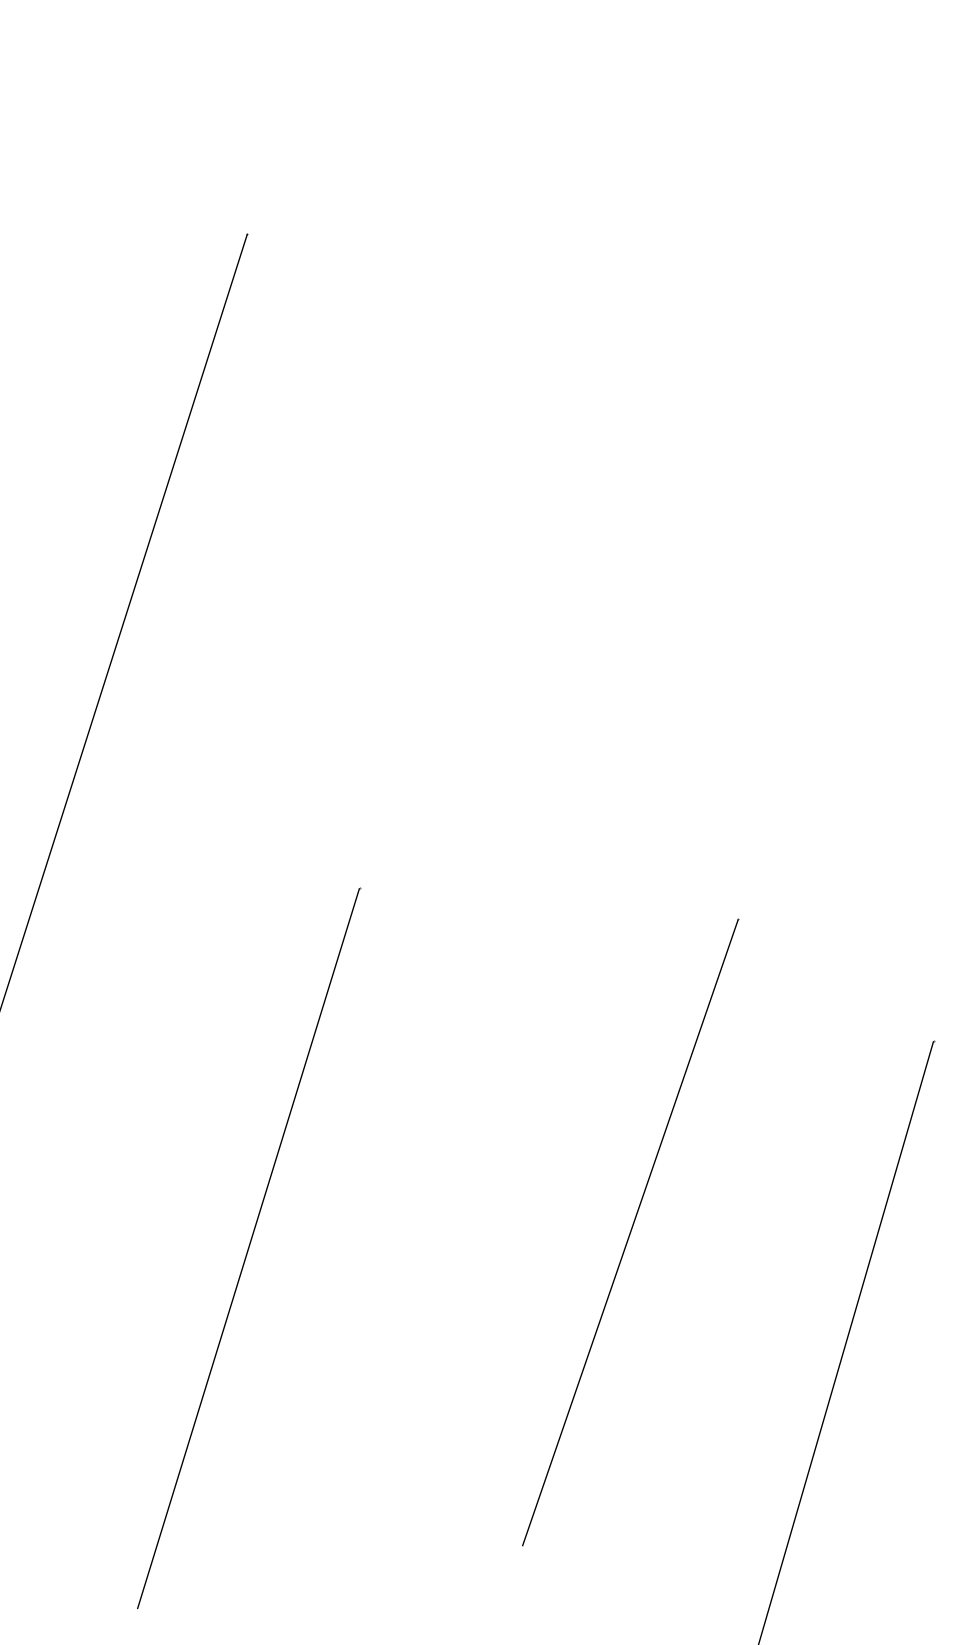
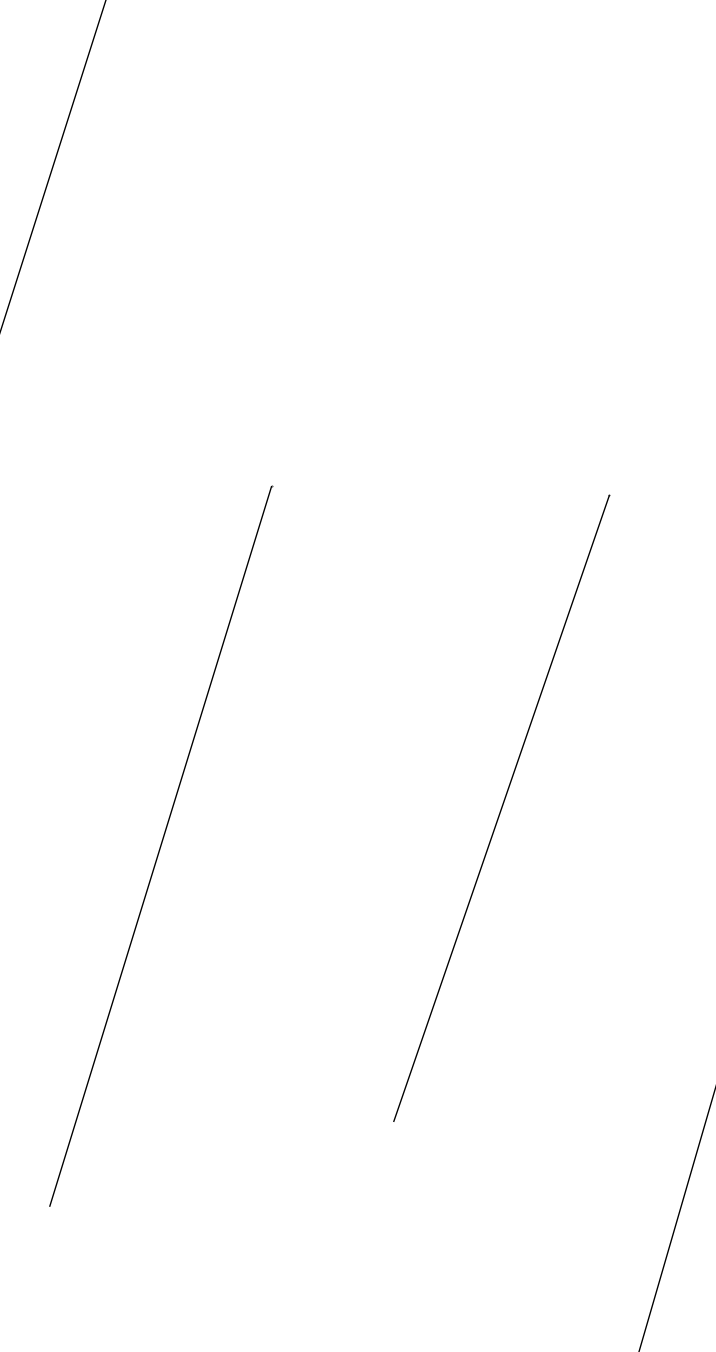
line: (630, 1232) -> (501, 808), moved

